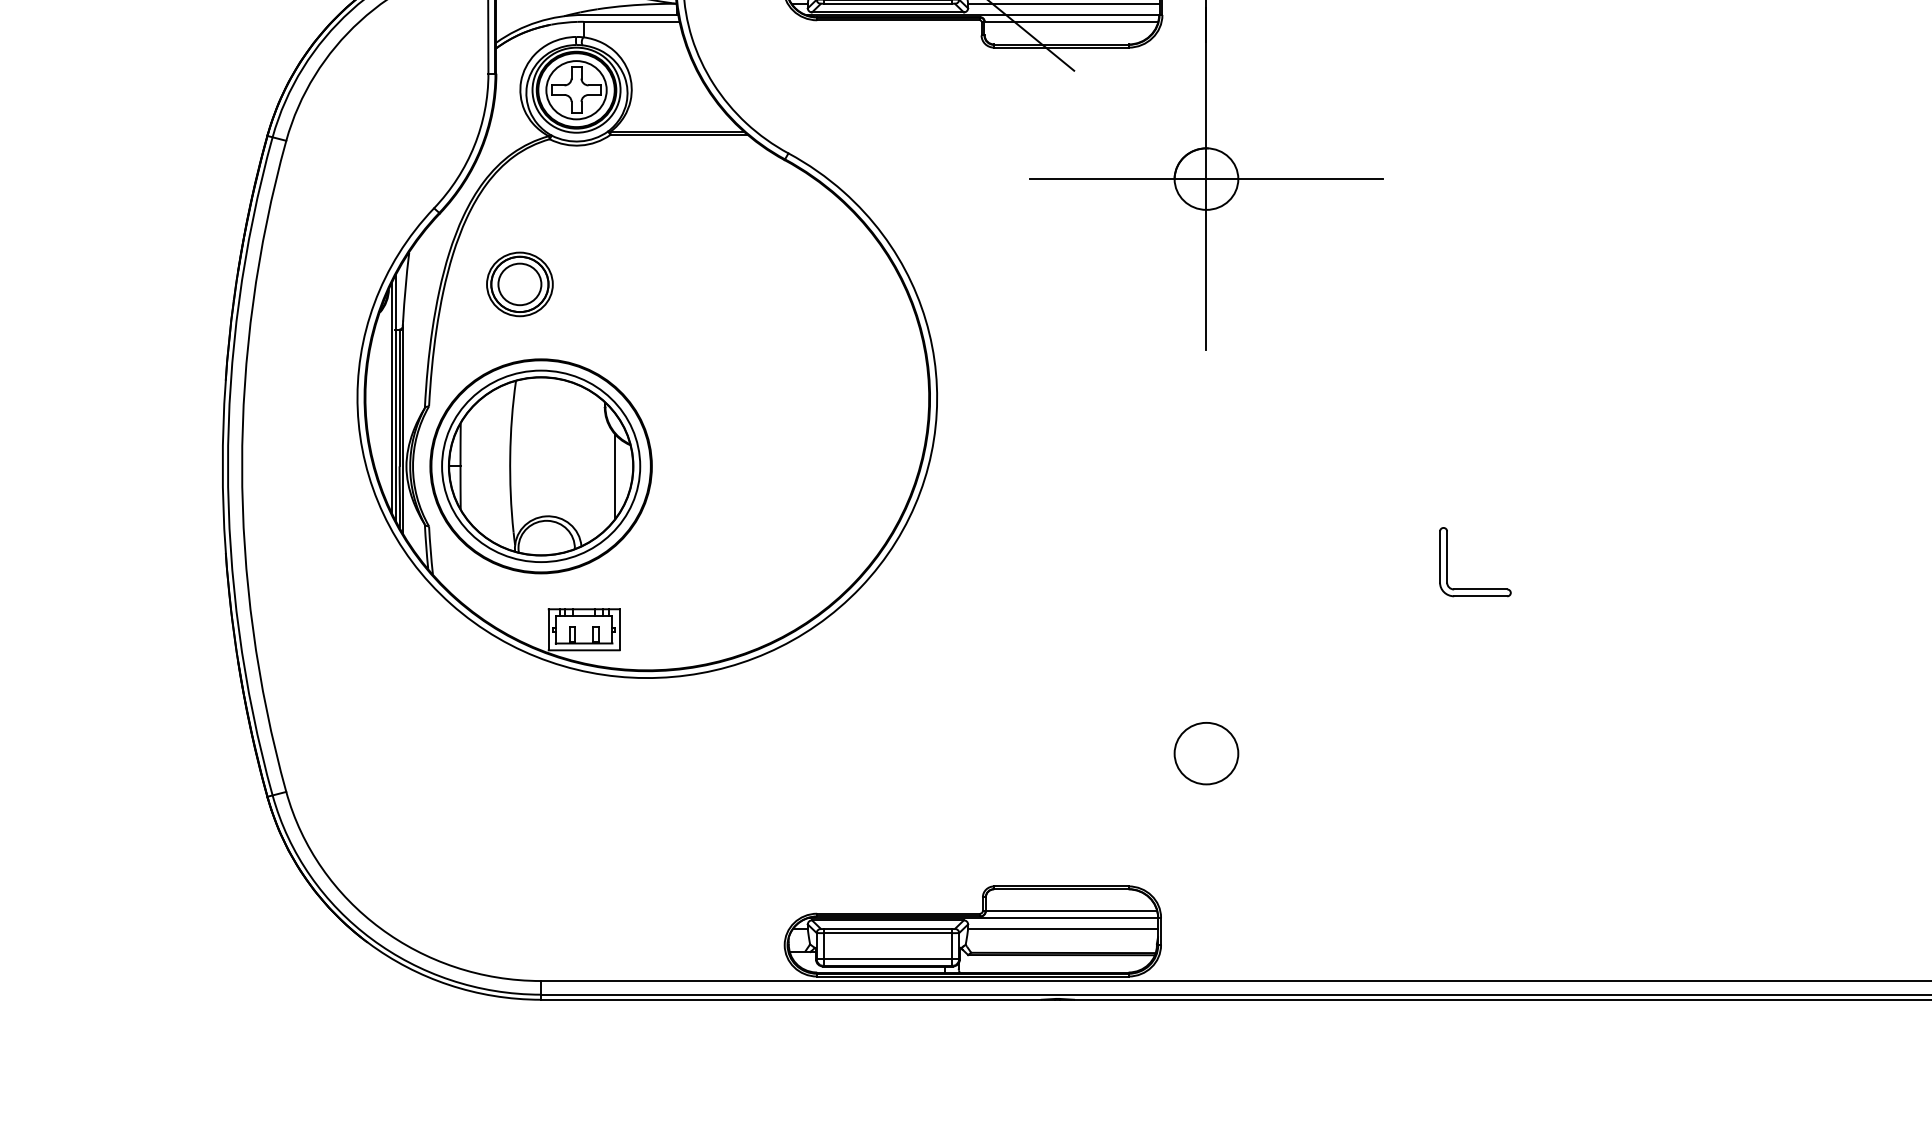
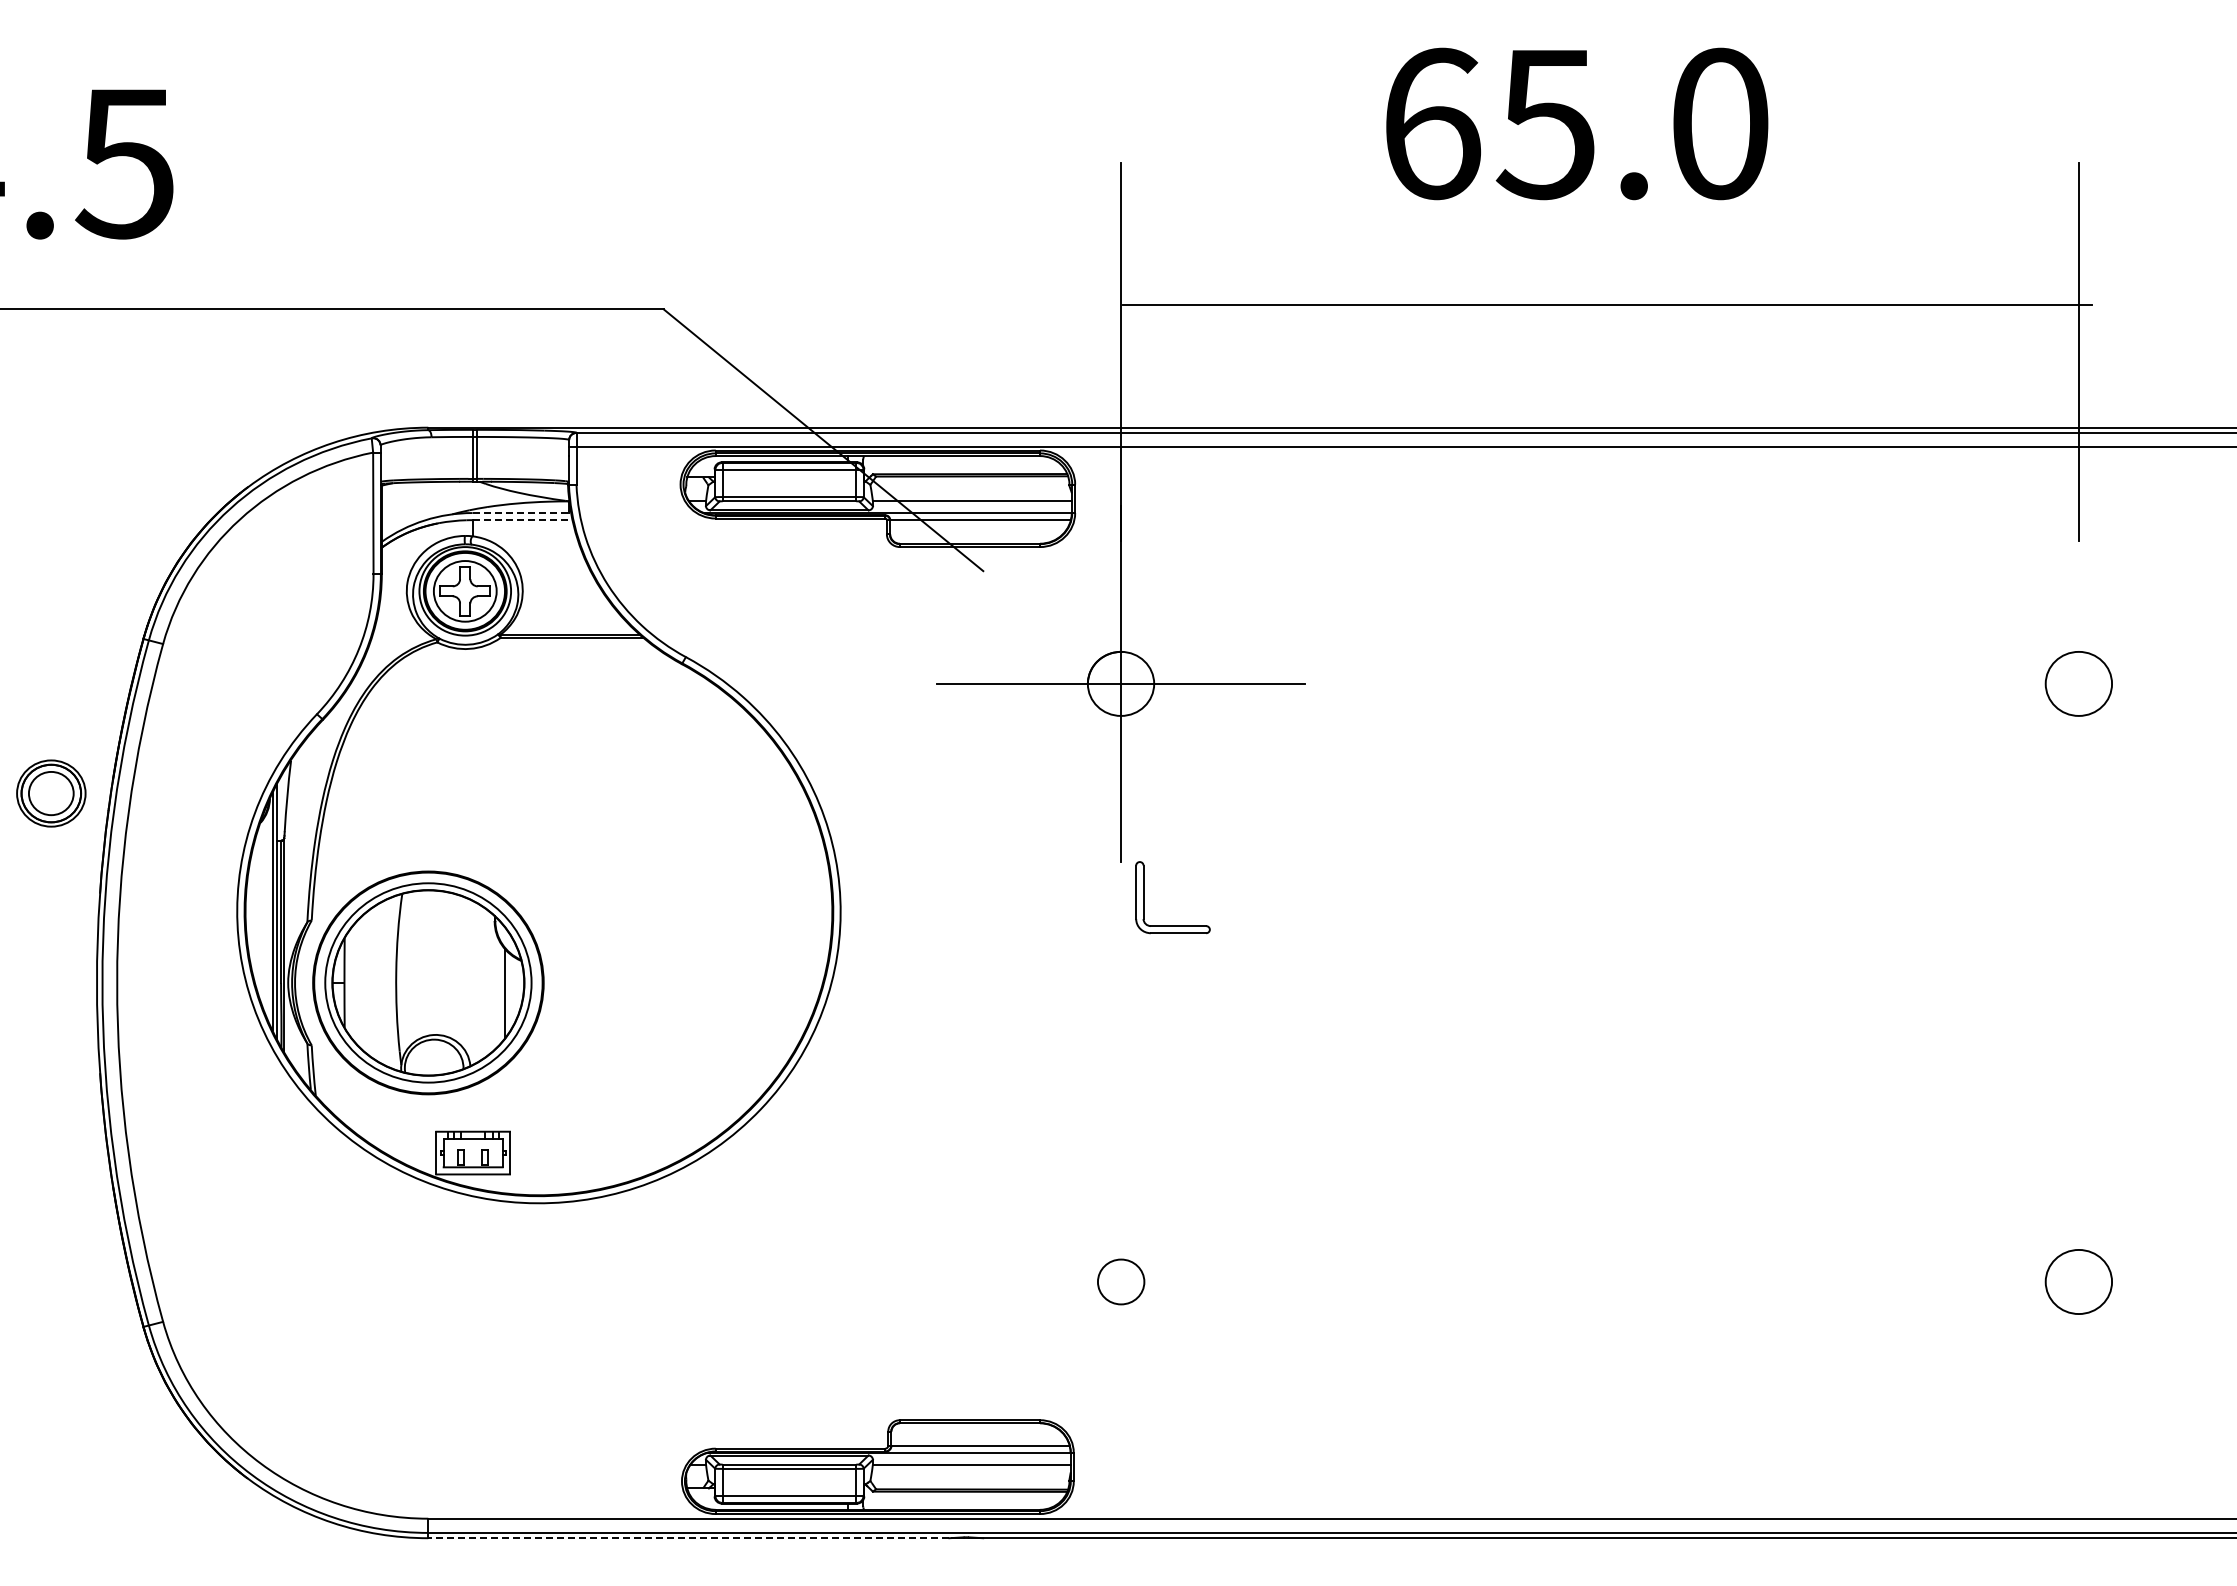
line: (631, 15) -> (522, 513), solid -> dashed
line: (632, 22) -> (523, 520), solid -> dashed
part: (520, 284) -> (51, 793), moved
part: (1448, 562) -> (1144, 897), moved
part: (1206, 753) -> (1121, 1281), size x0.7
line: (790, 1000) -> (688, 1538), solid -> dashed

